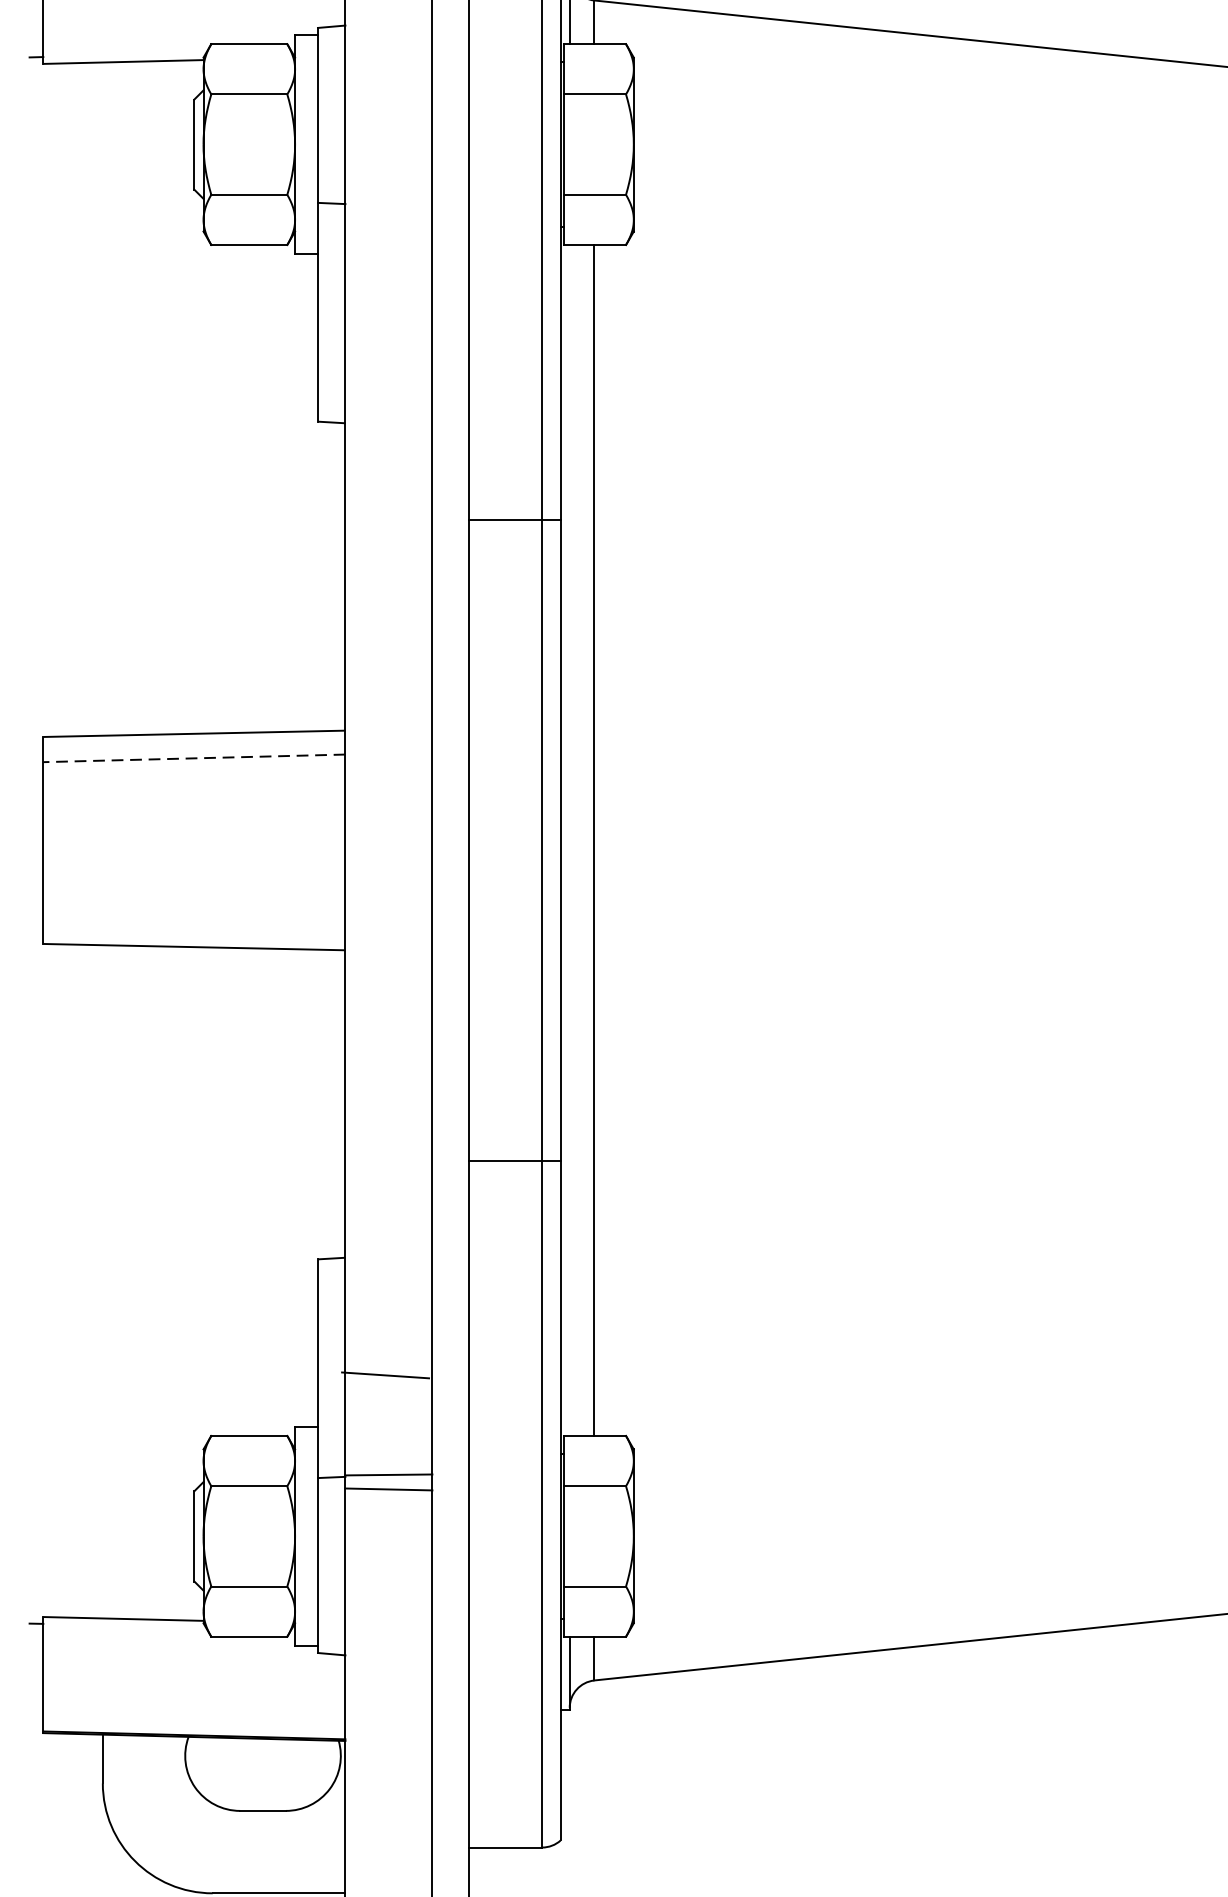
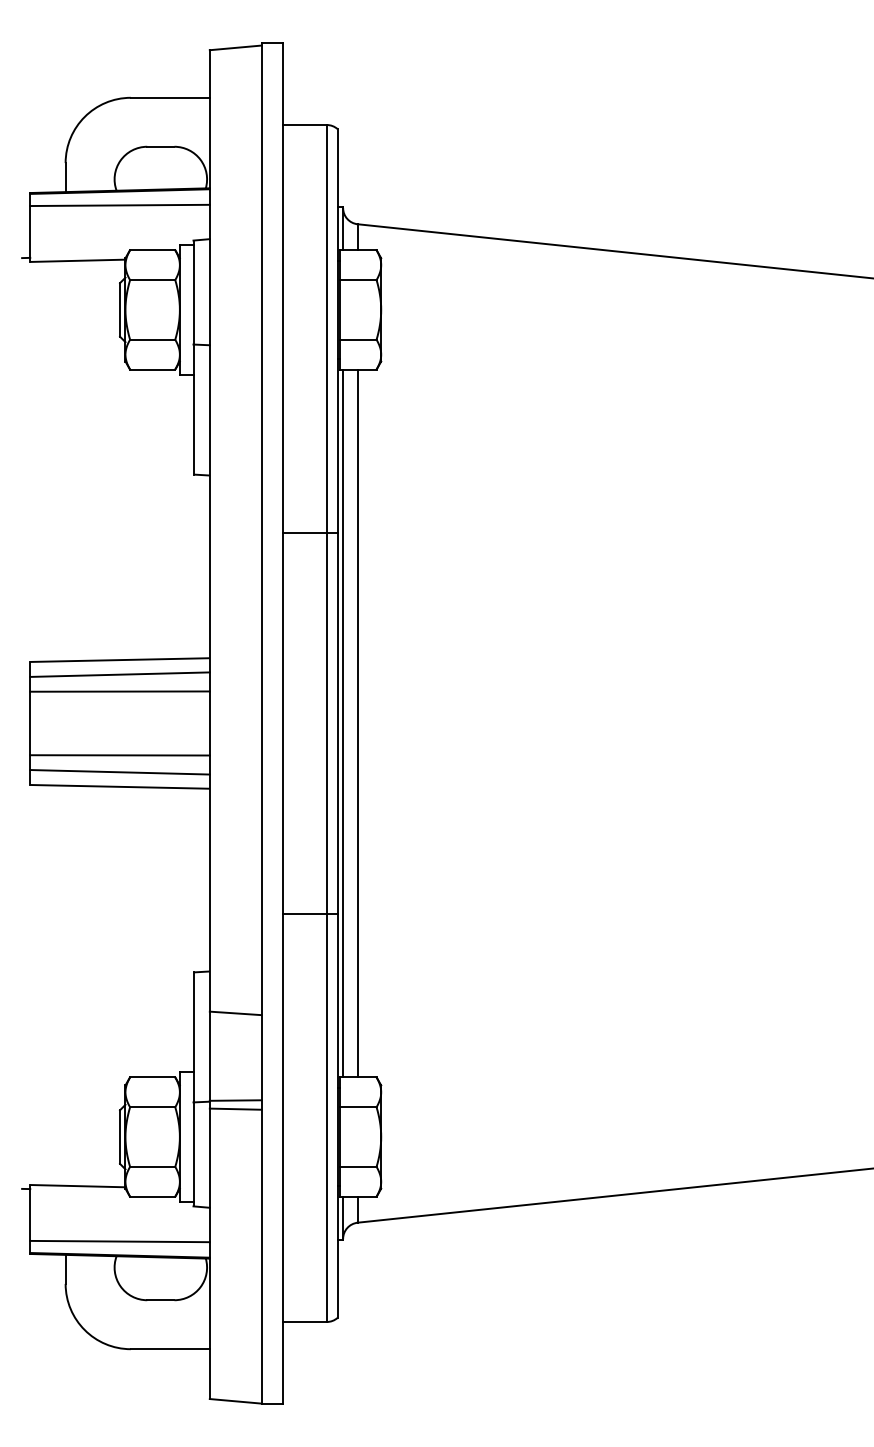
line: (195, 758) -> (120, 674), dashed -> solid
line: (193, 786) -> (119, 691), added
line: (570, 840) -> (343, 723), added
line: (193, 894) -> (119, 755), added
line: (193, 922) -> (119, 772), added
line: (385, 1375) -> (235, 1013), moved
line: (193, 1712) -> (119, 1241), added

